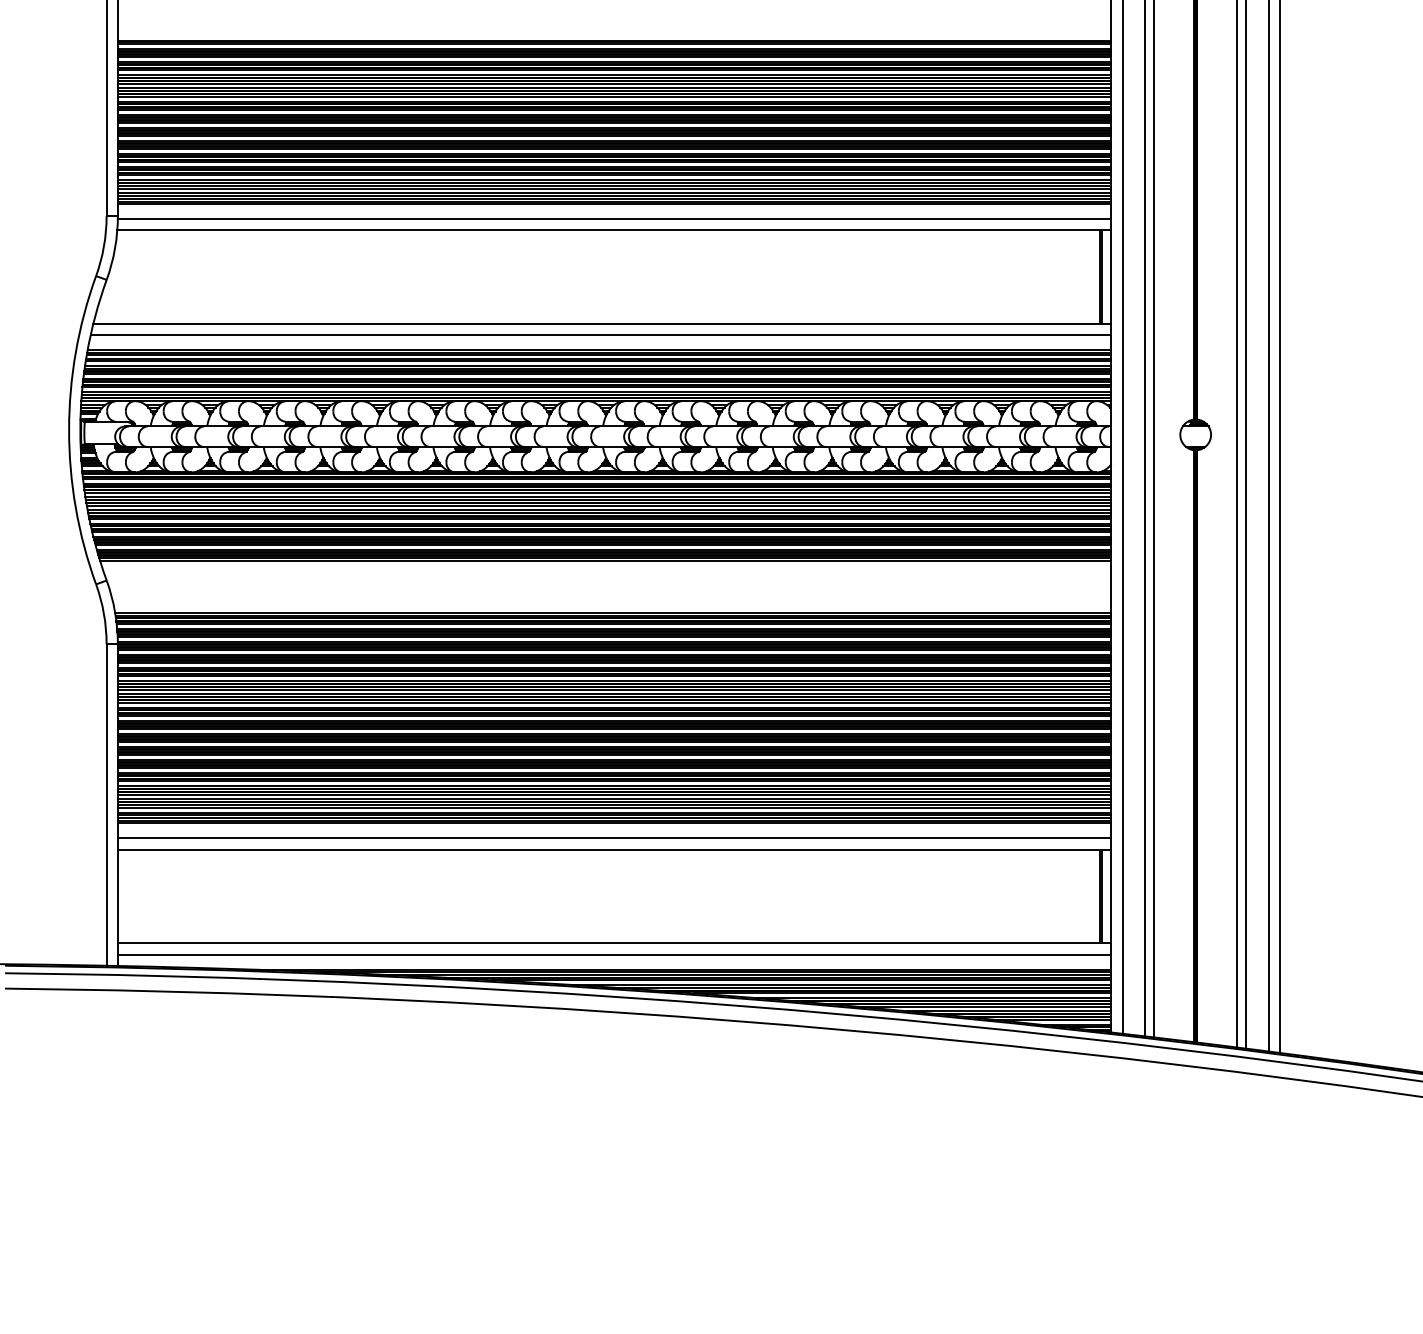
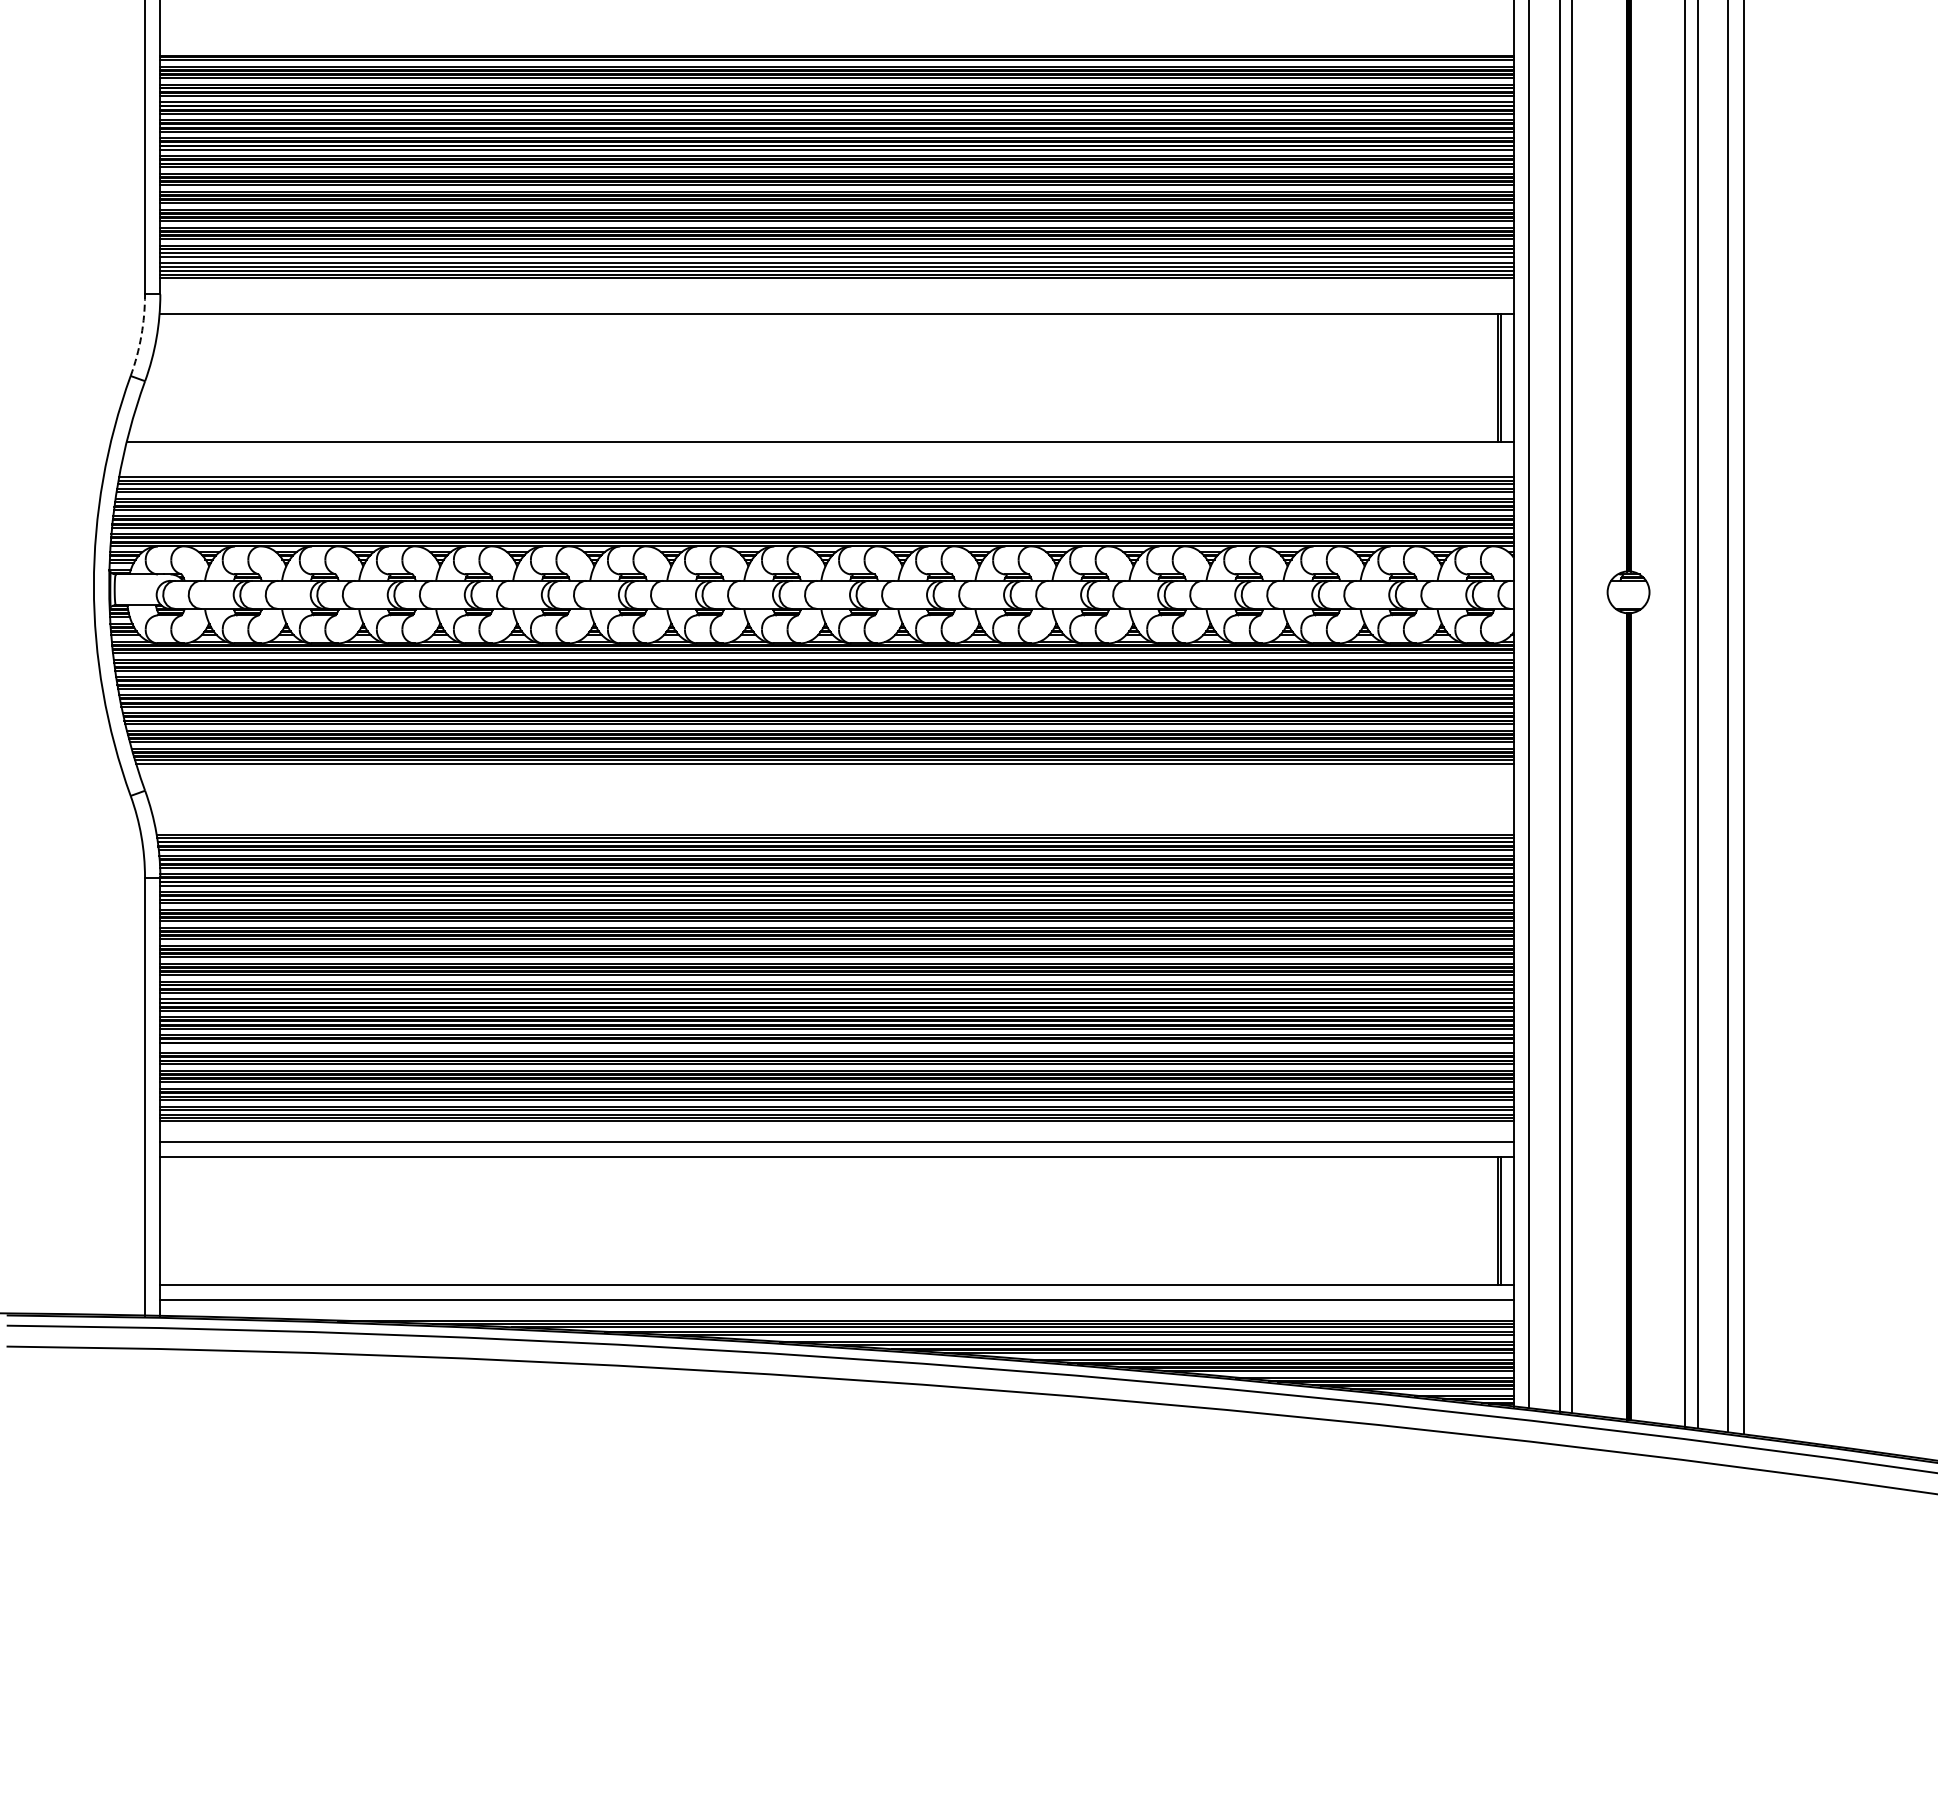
line: (614, 219) -> (836, 298), removed
arc: (104, 246) -> (141, 335), solid -> dashed
line: (601, 335) -> (818, 456), removed
line: (614, 768) -> (836, 1046), removed

